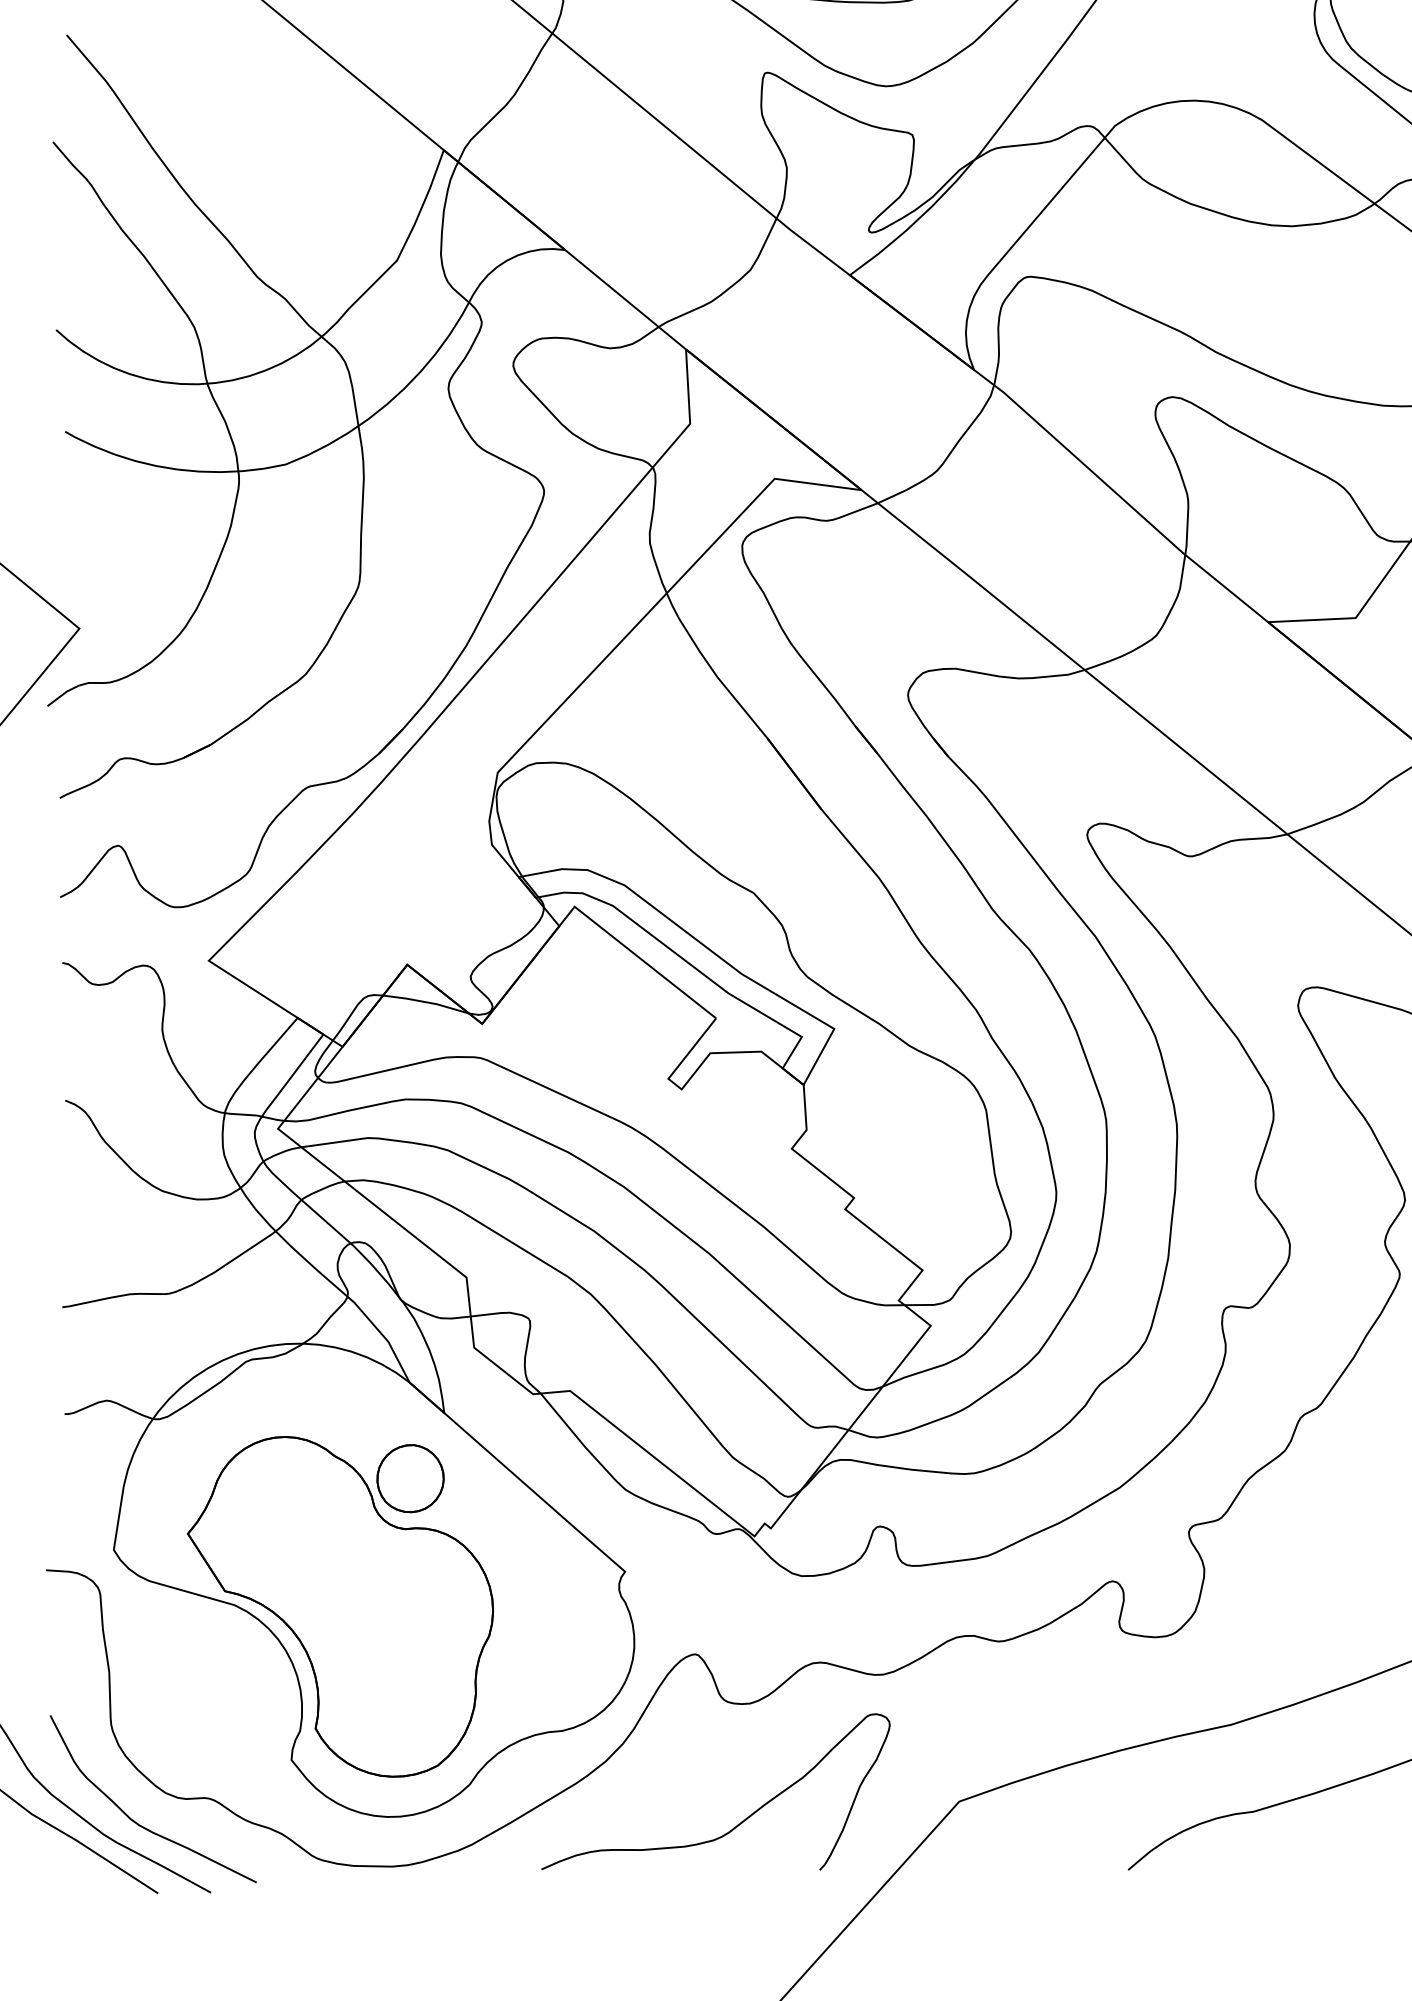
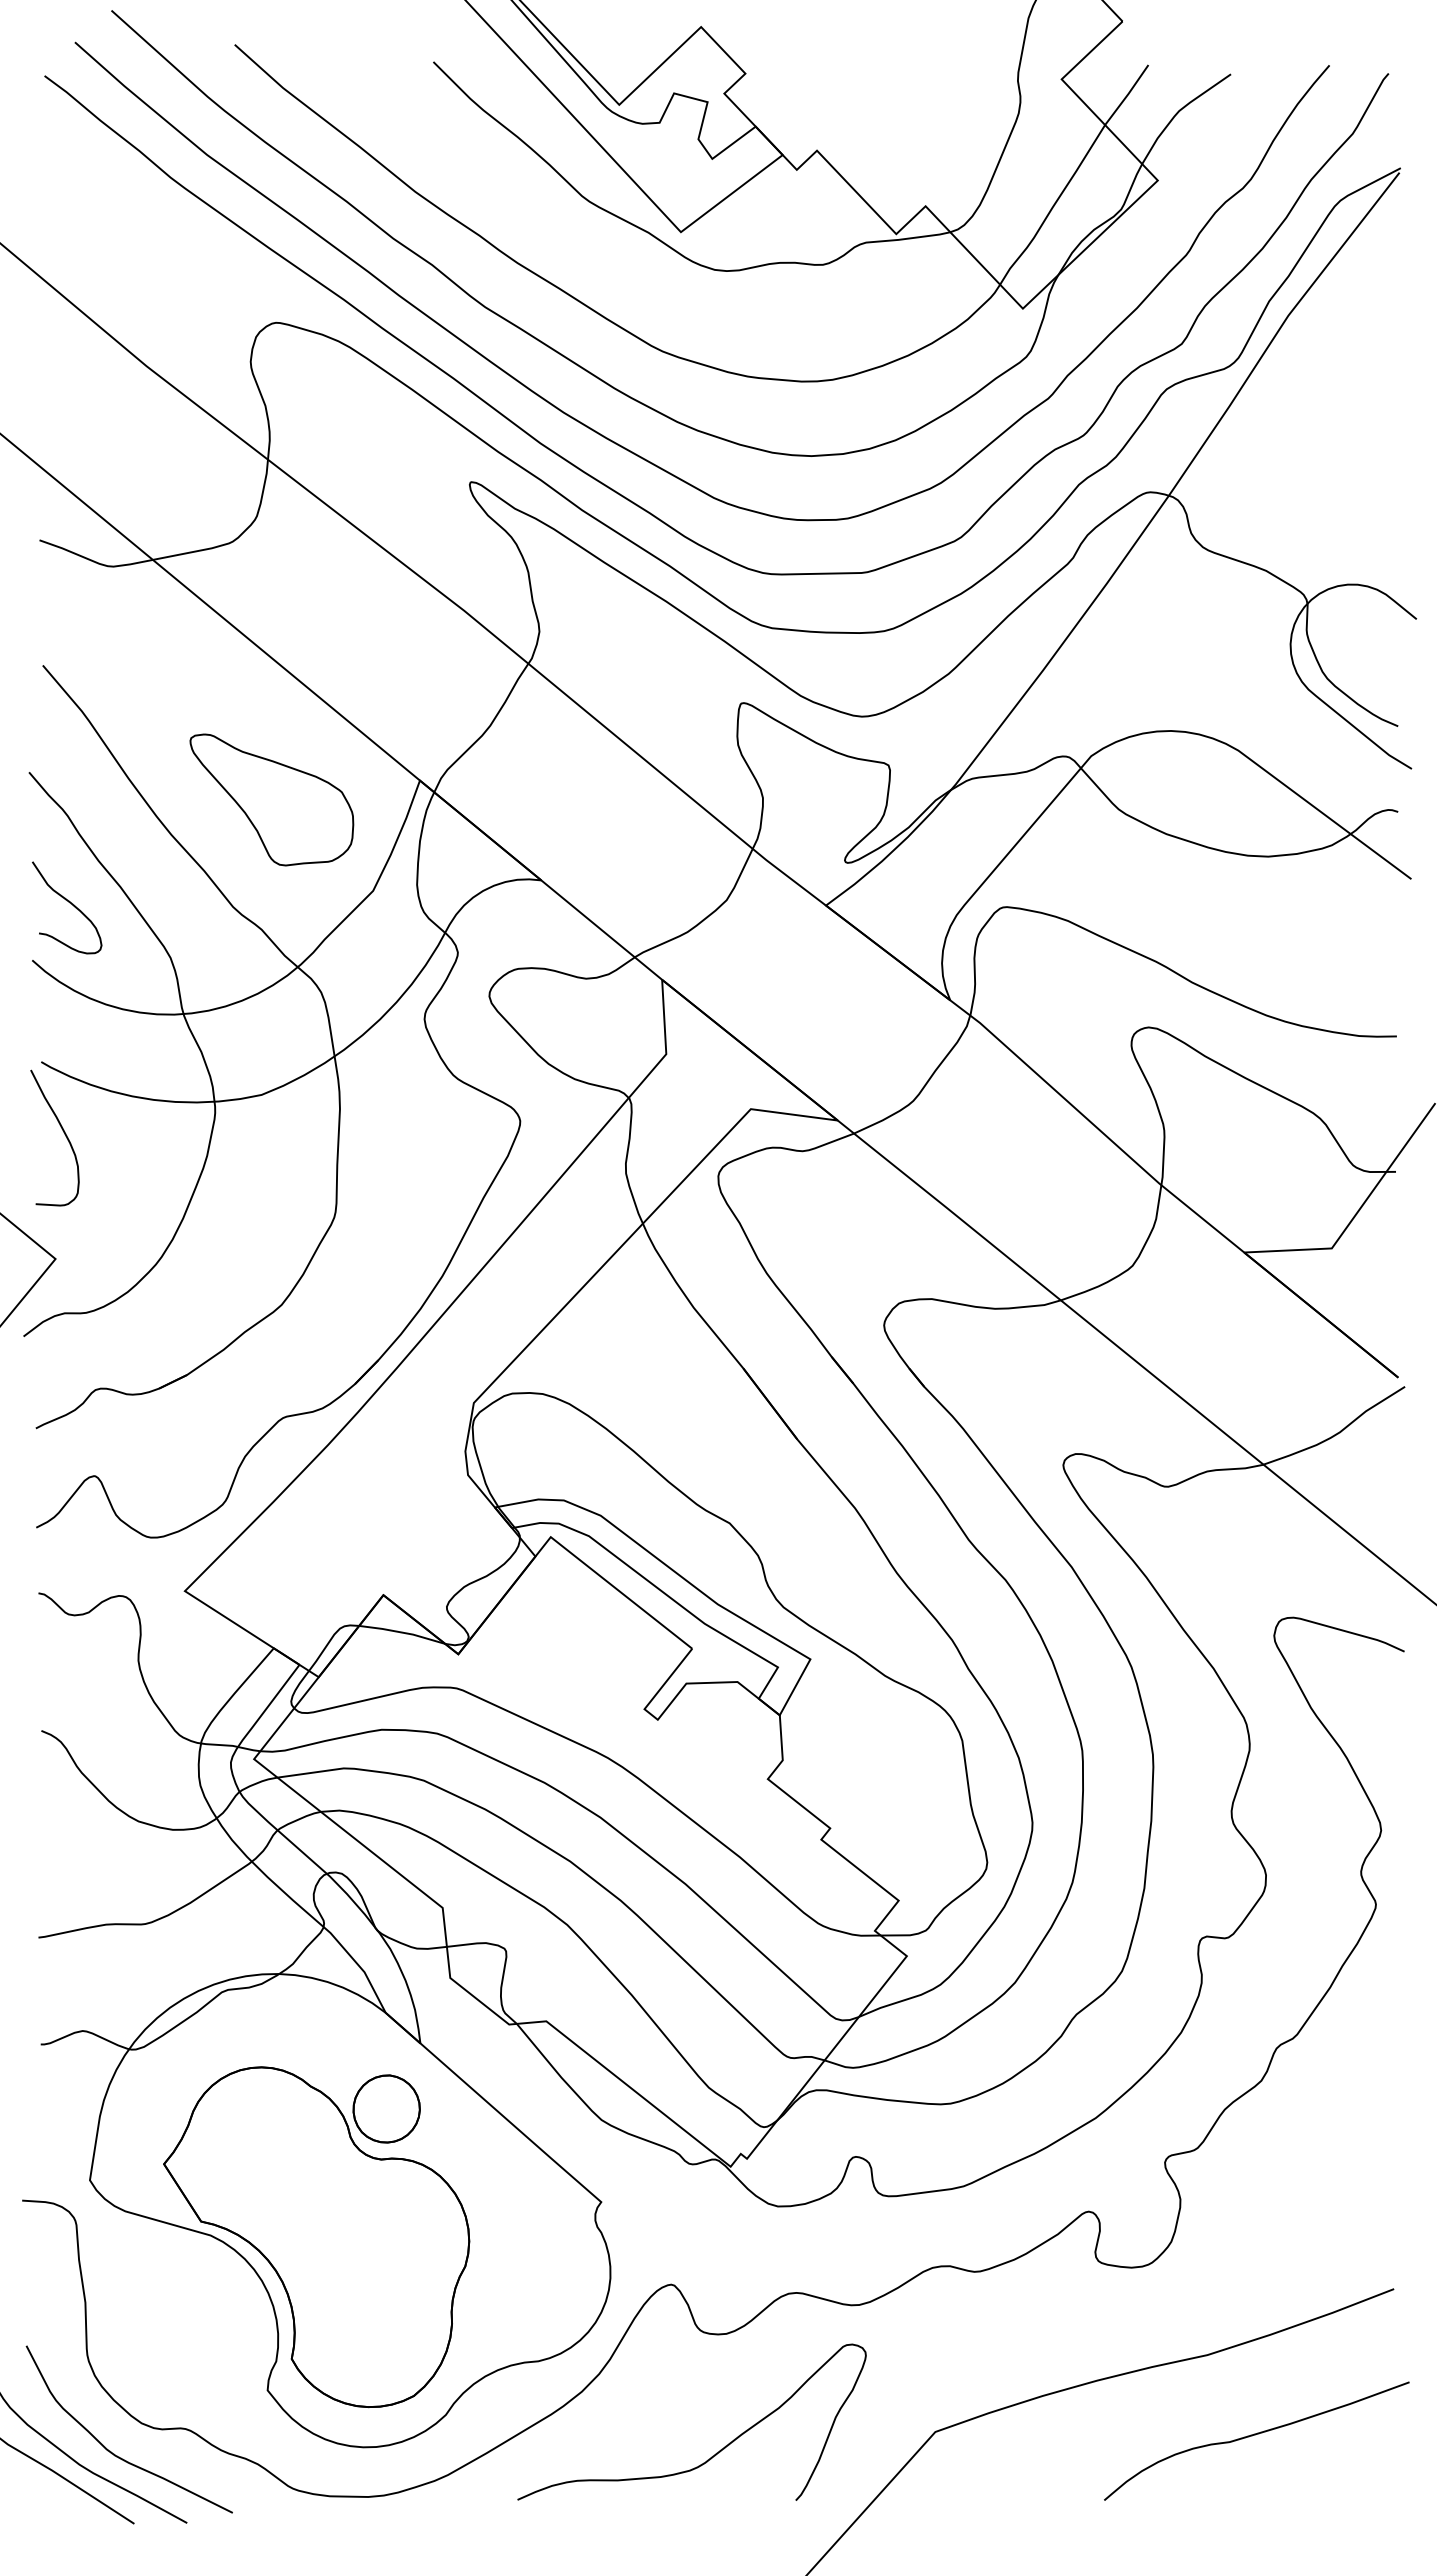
part: (295, 169) -> (271, 799), added
curve: (93, 273) -> (69, 903), added
curve: (87, 502) -> (63, 1132), added

